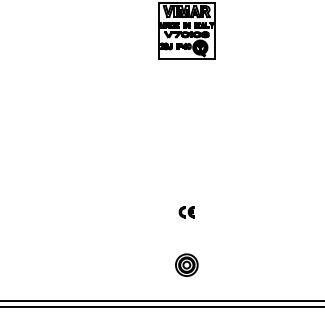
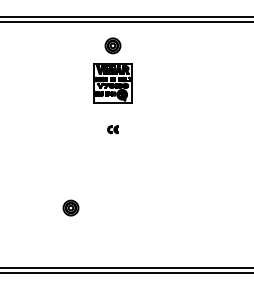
part: (186, 211) -> (112, 129), moved
part: (186, 264) -> (70, 207), moved

